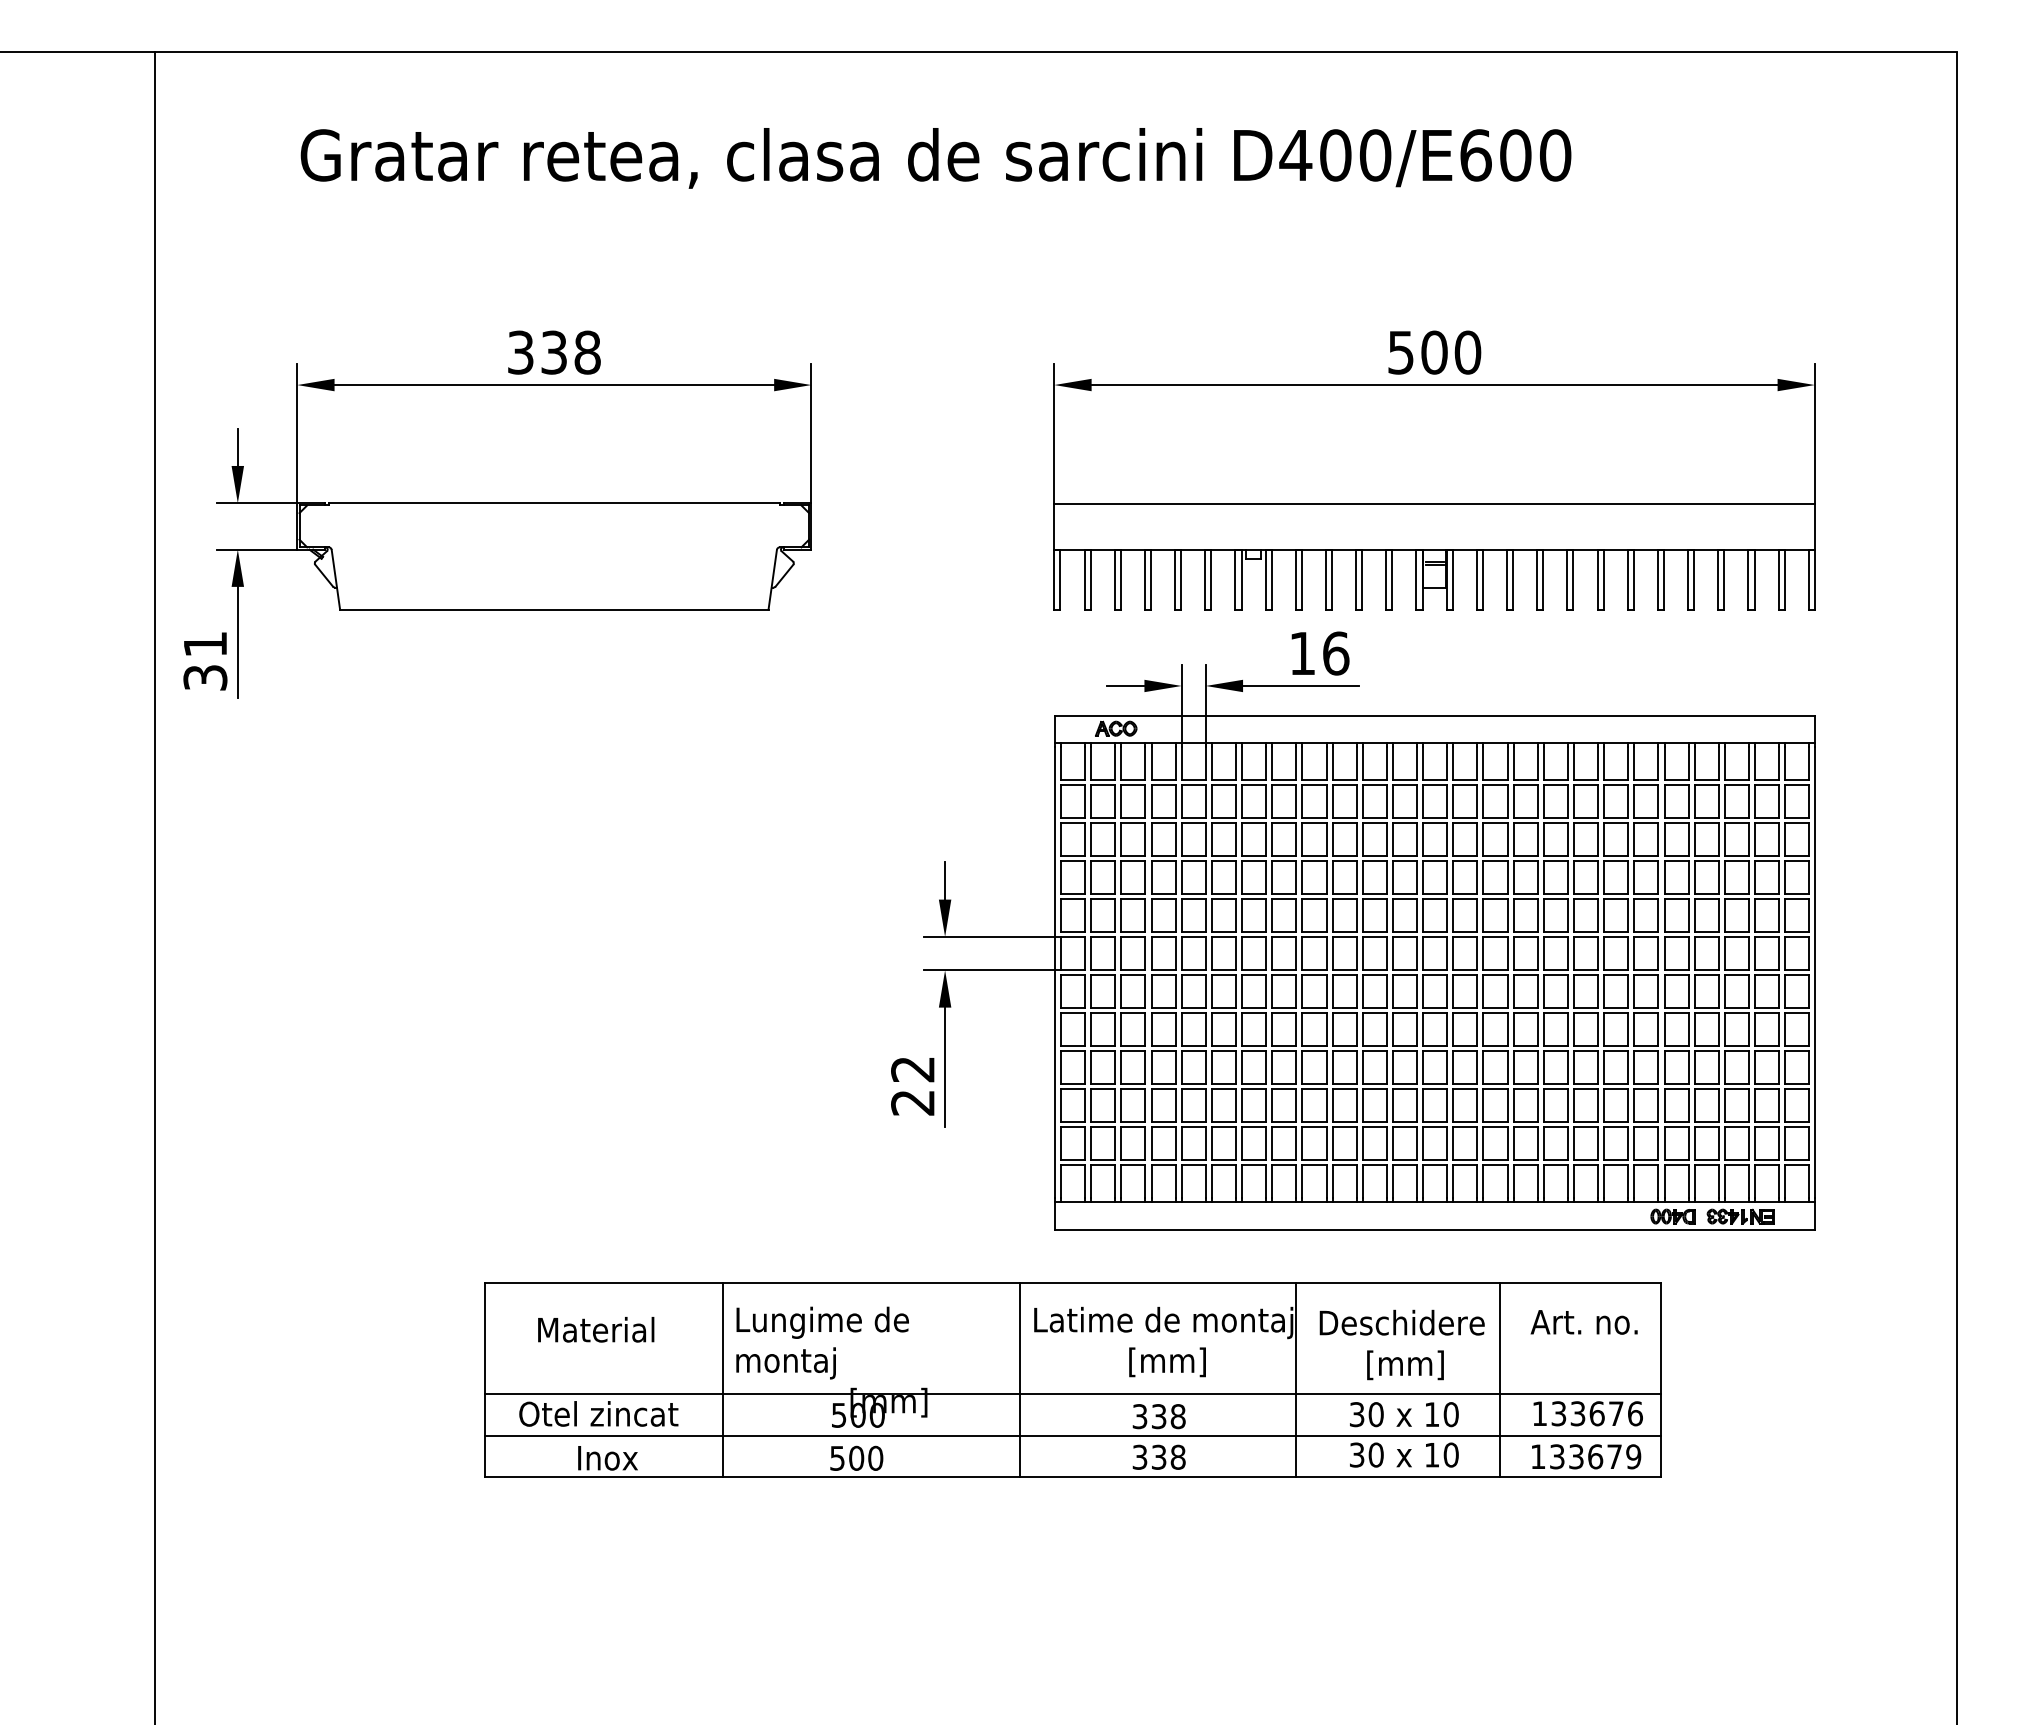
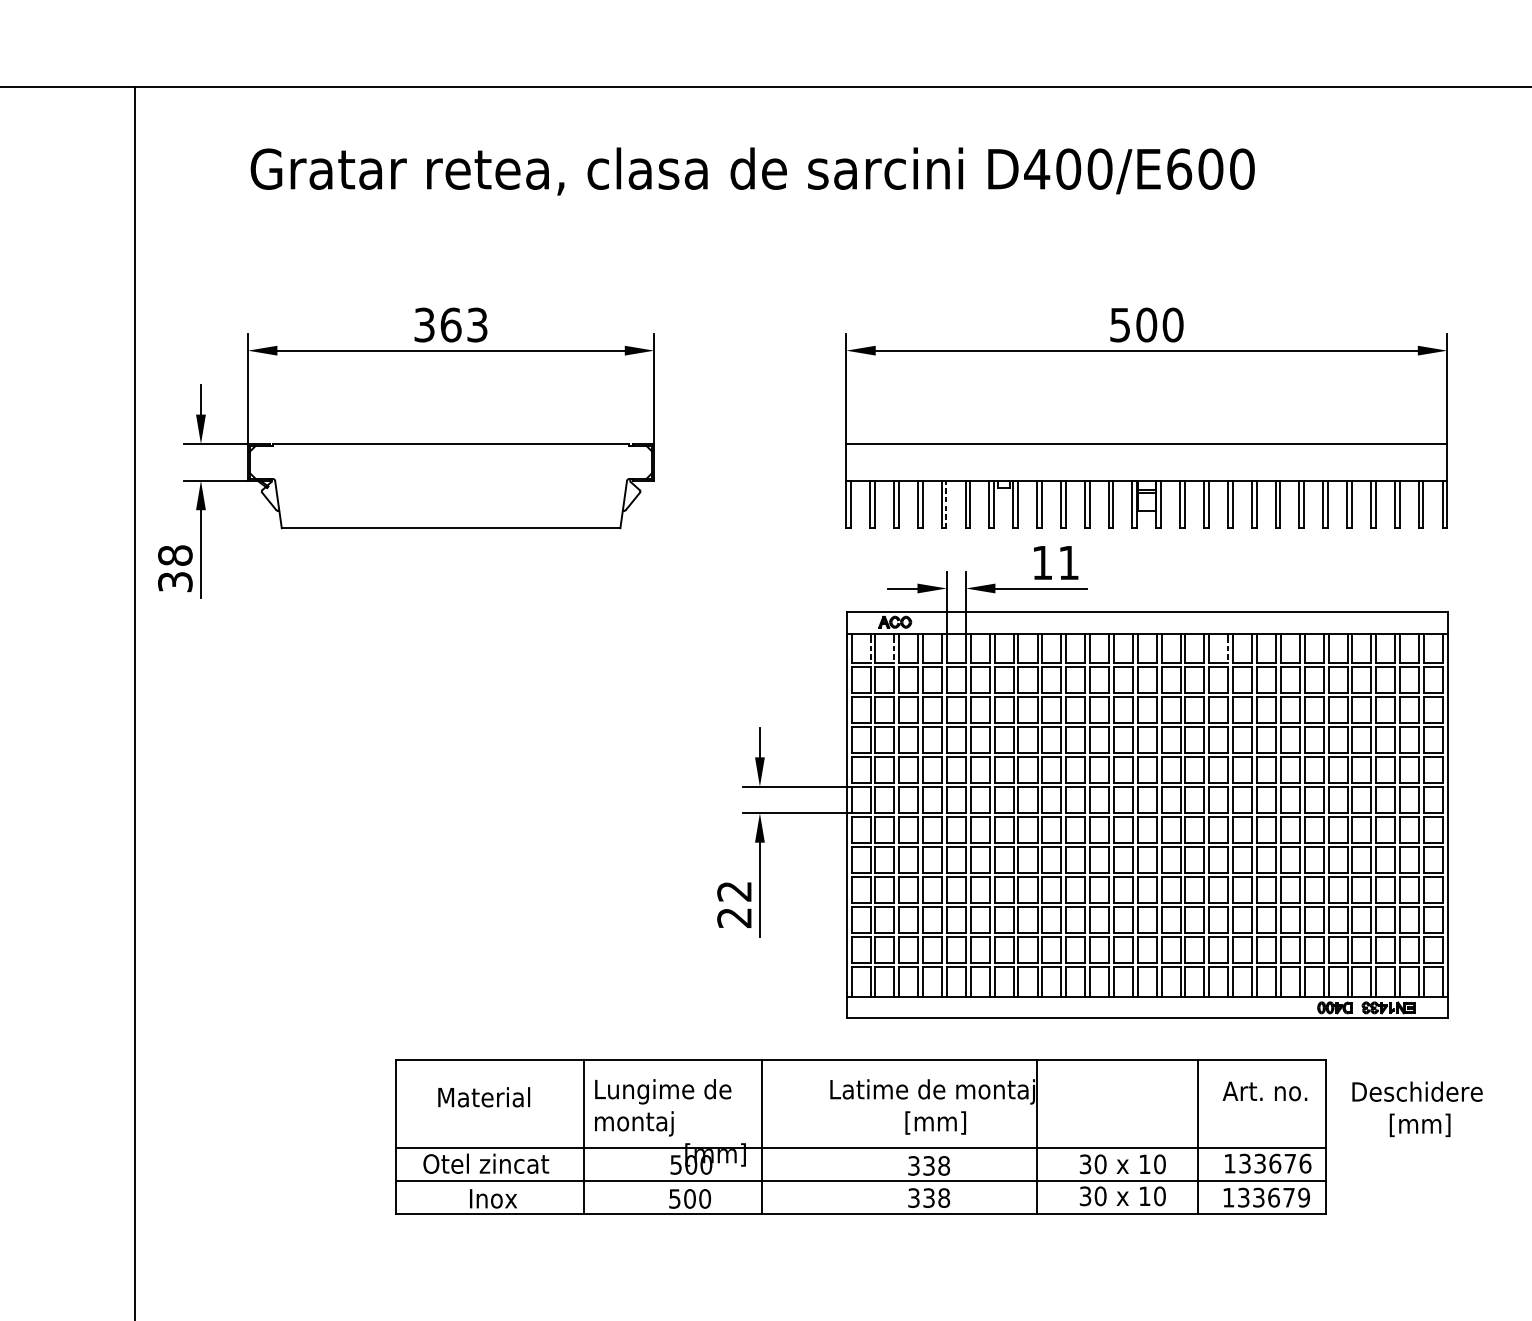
text: (570, 352) -> (463, 324), 338 -> 363
line: (1181, 580) -> (946, 505), solid -> dashed
text: (205, 644) -> (175, 555), 31 -> 38
text: (1336, 653) -> (1069, 562), 16 -> 11
line: (1085, 764) -> (870, 650), solid -> dashed
line: (1115, 764) -> (894, 650), solid -> dashed
line: (1537, 764) -> (1228, 650), solid -> dashed
text: (1401, 1344) -> (1416, 1108), moved
line: (1020, 1379) -> (761, 1136), moved

